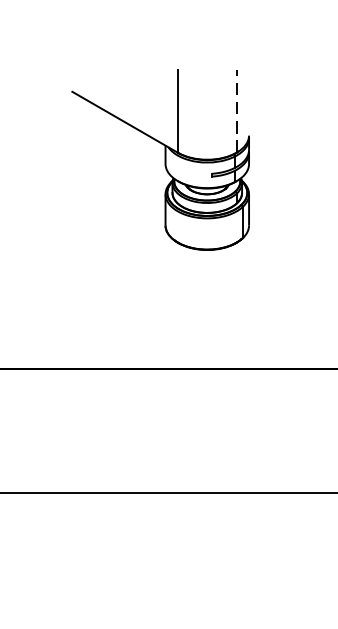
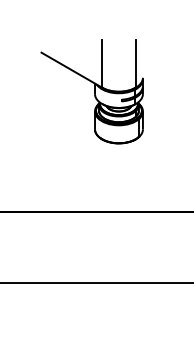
line: (236, 110) -> (135, 63), dashed -> solid

